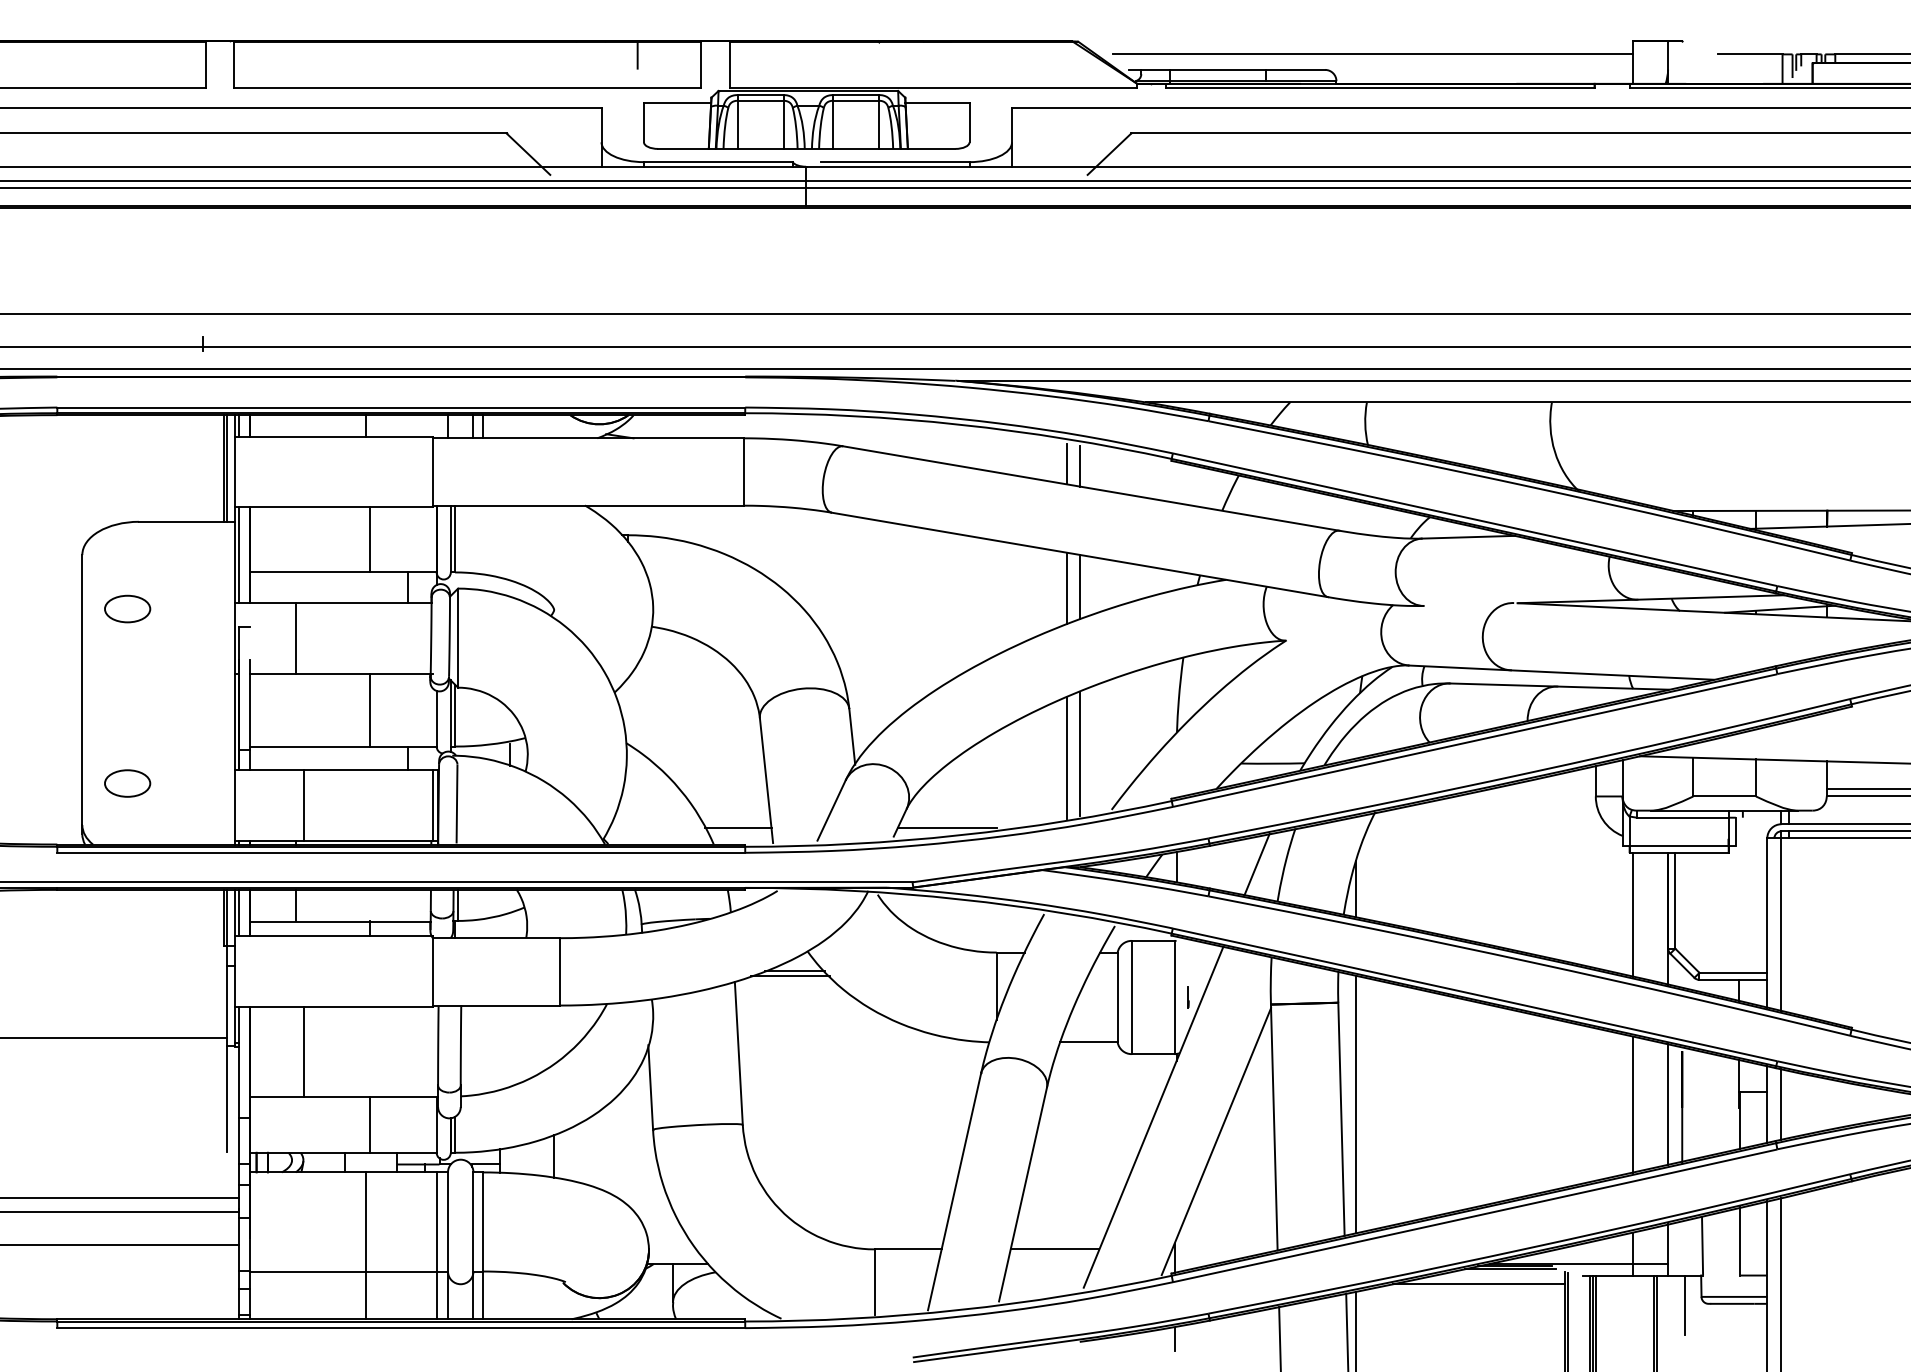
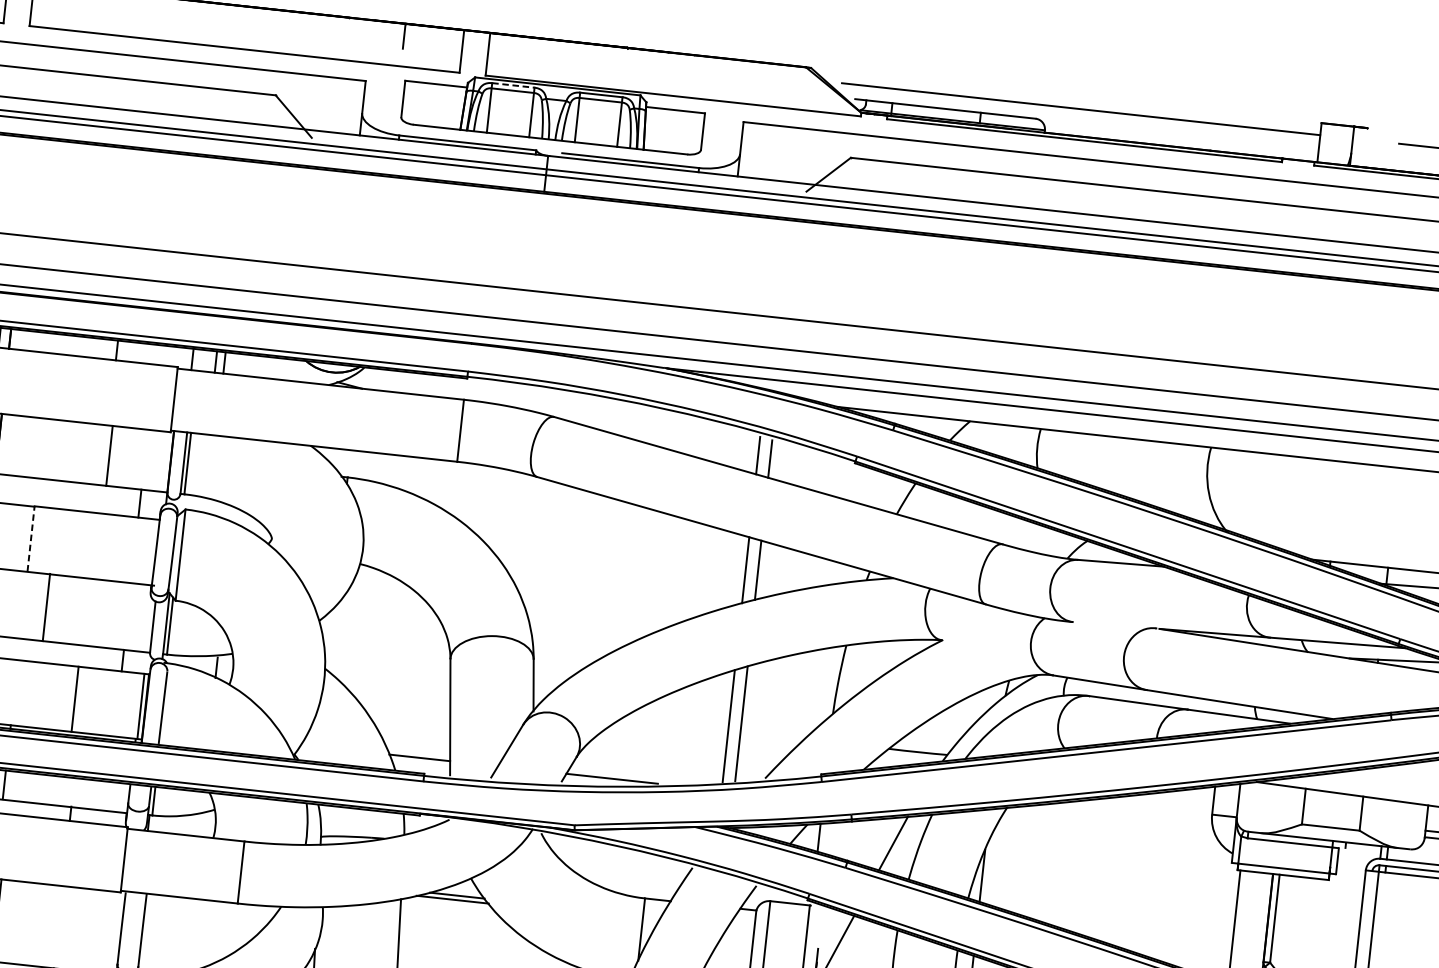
line: (761, 95) -> (514, 85), solid -> dashed
line: (295, 637) -> (31, 538), solid -> dashed
line: (370, 709) -> (46, 607), moved
line: (303, 804) -> (75, 698), moved

